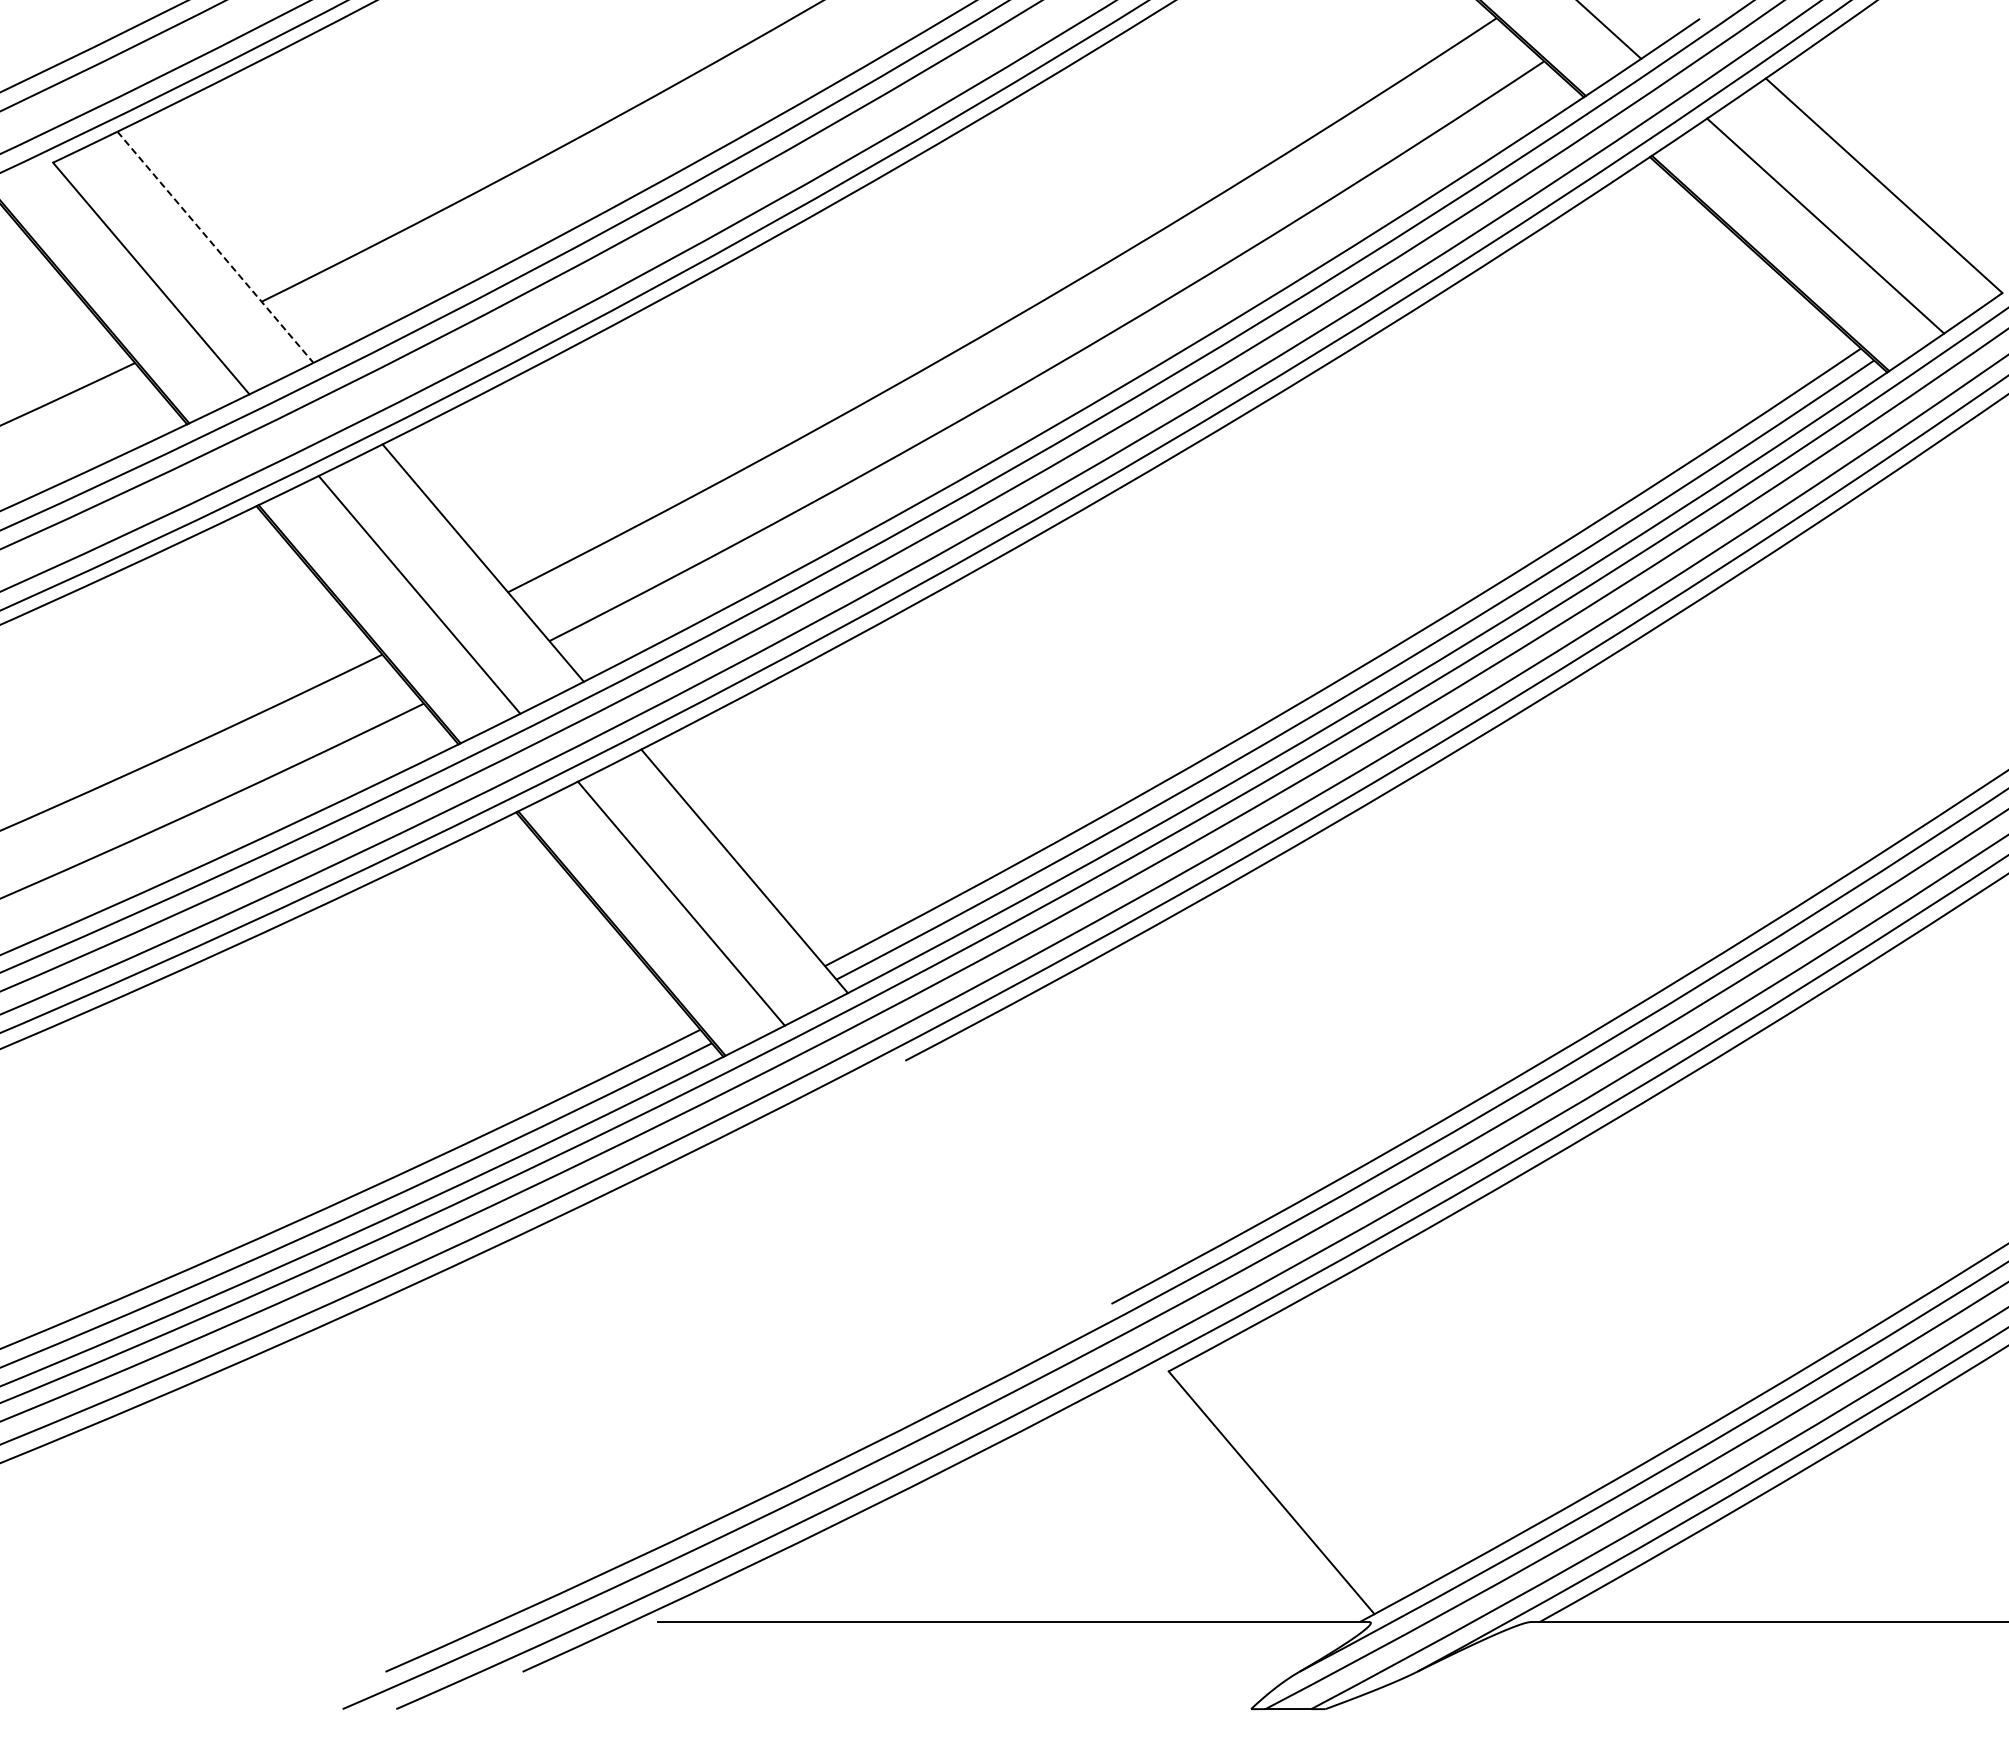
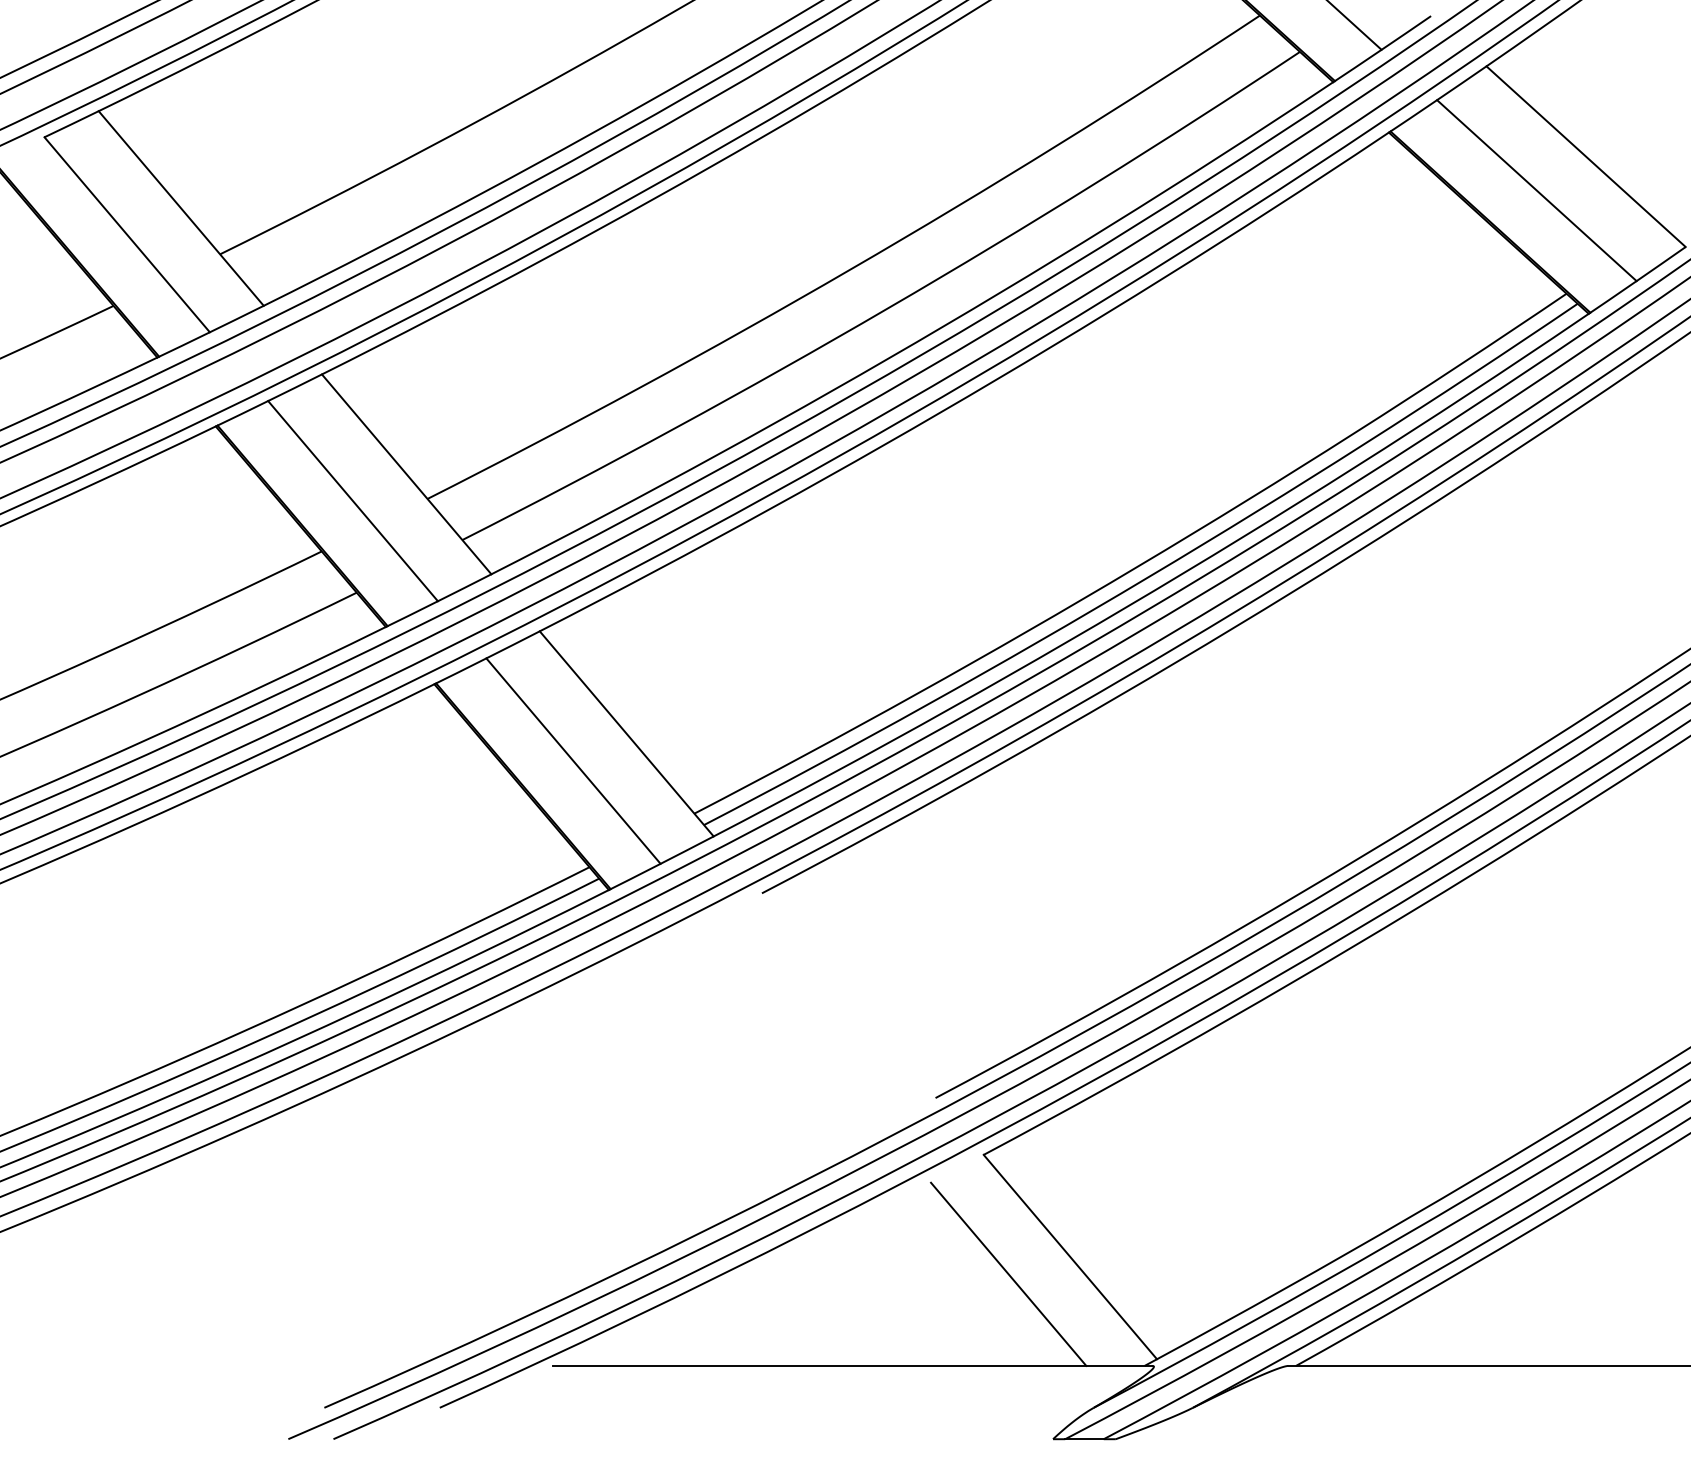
line: (215, 247) -> (181, 208), dashed -> solid
line: (1198, 1513) -> (1008, 1274), added

